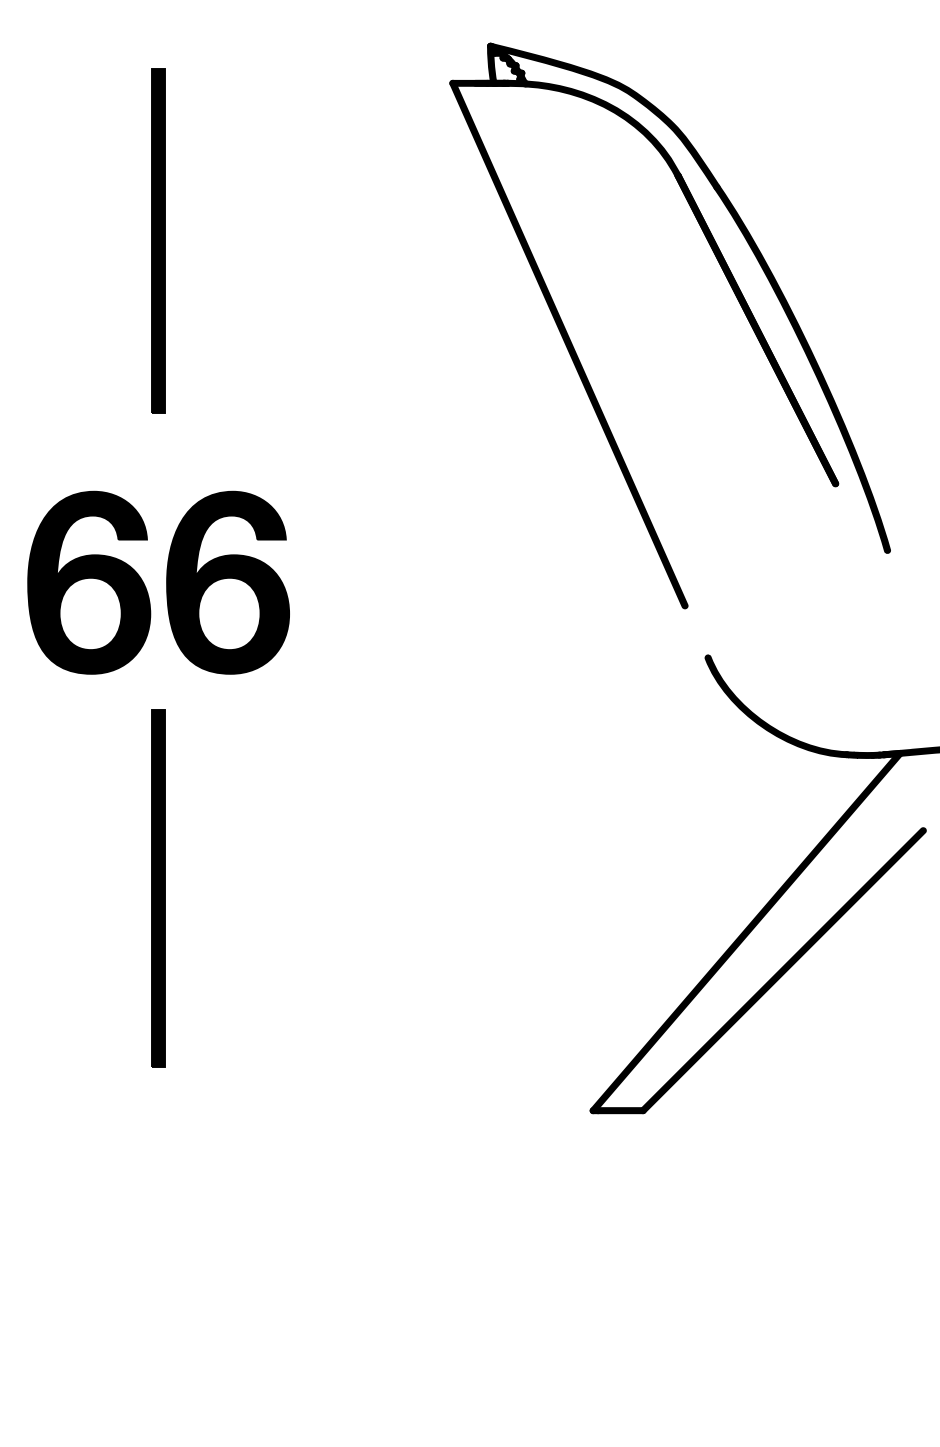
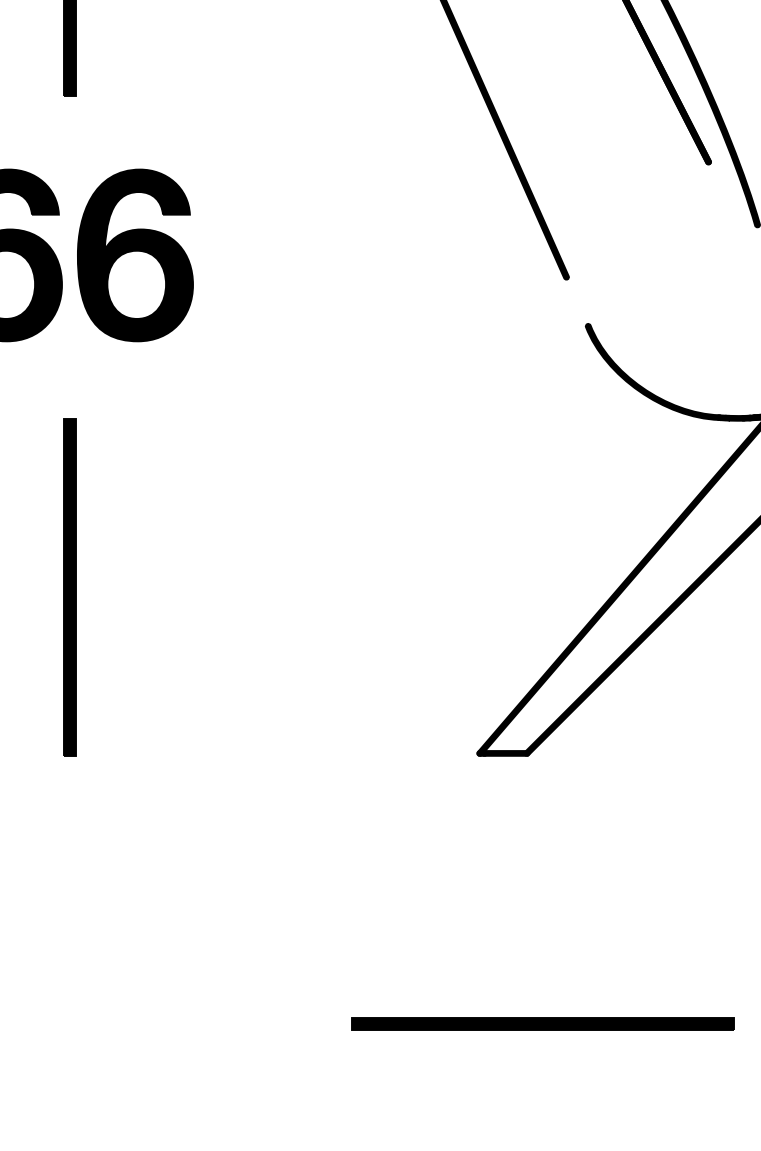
part: (158, 888) -> (69, 587), moved
part: (660, 1397) -> (543, 1024), added

